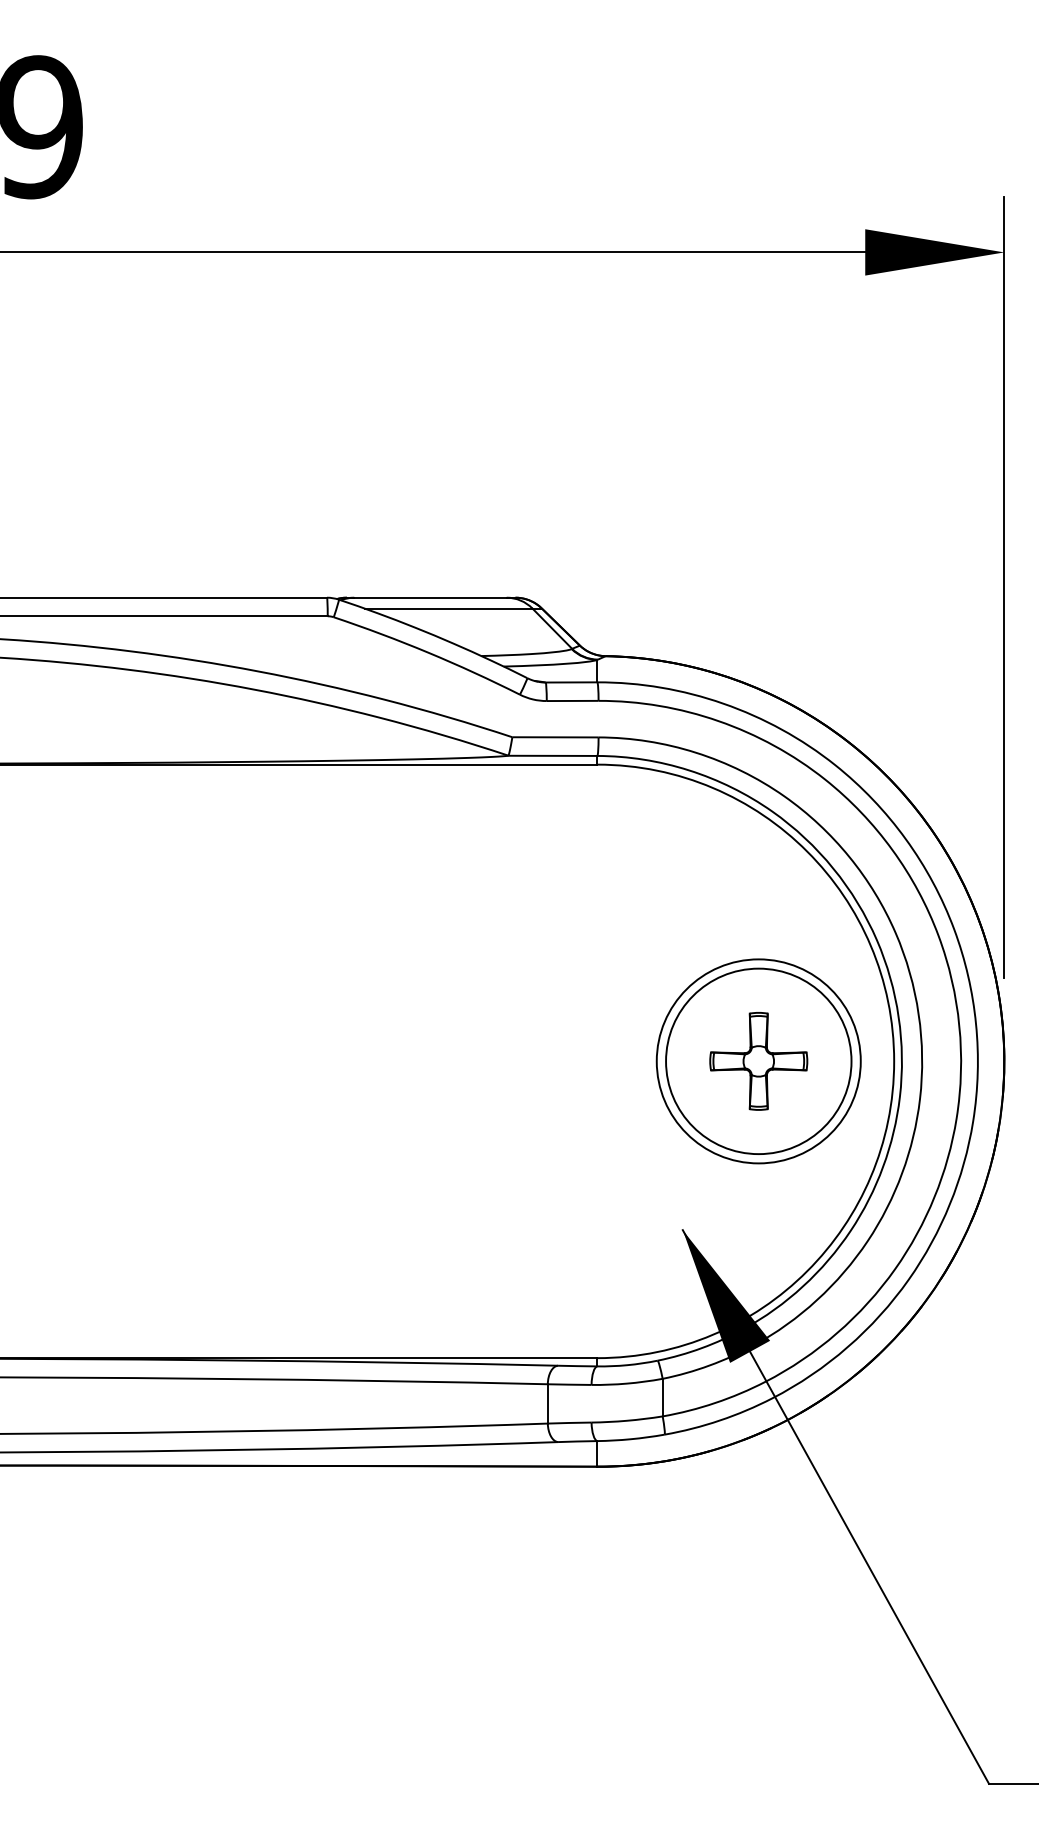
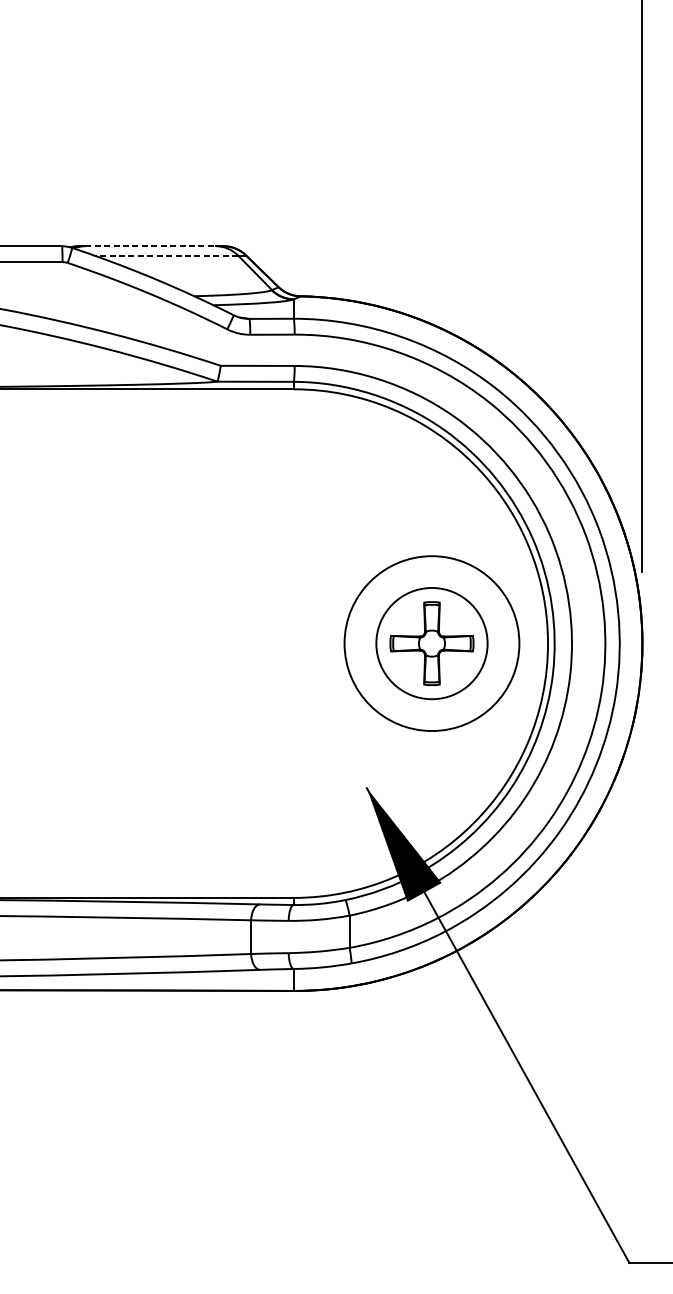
line: (431, 597) -> (151, 246), solid -> dashed
line: (448, 608) -> (166, 255), solid -> dashed
circle: (758, 1061) -> (431, 643), size x0.7

